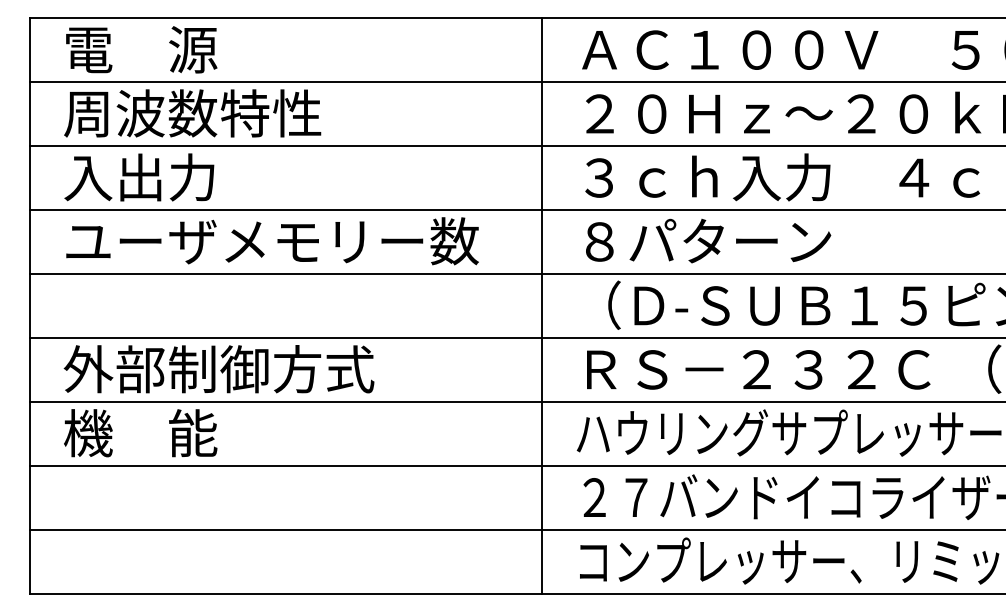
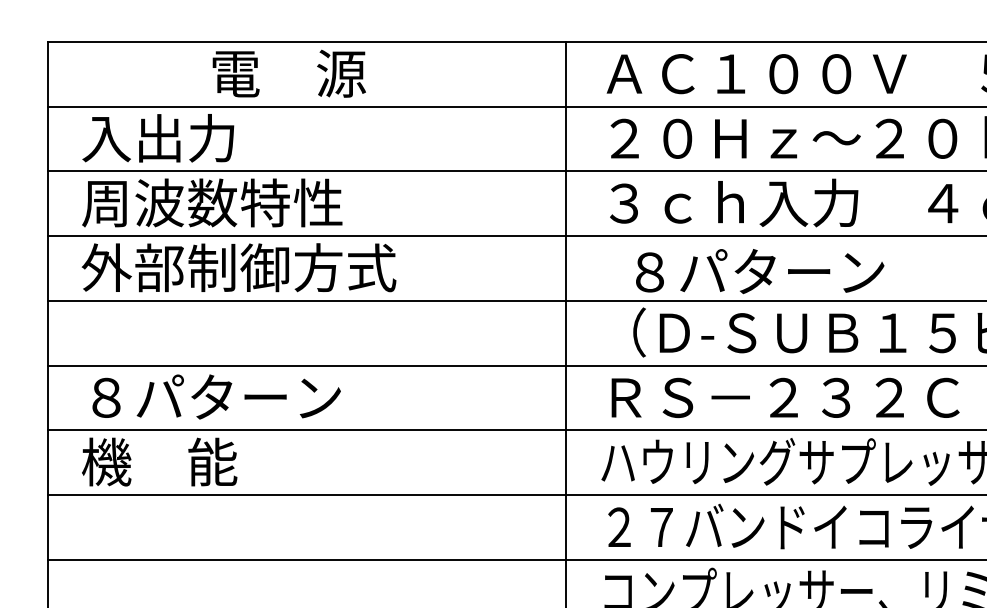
text: (141, 49) -> (289, 73), moved
text: (192, 113) -> (212, 138), 周波数特性 -> 入出力
text: (192, 177) -> (212, 203), 入出力 -> 周波数特性
text: (708, 240) -> (760, 270), moved
text: (270, 241) -> (291, 267), ユーザメモリー数 -> 外部制御方式
text: (218, 369) -> (238, 397), 外部制御方式 -> ８パターン

